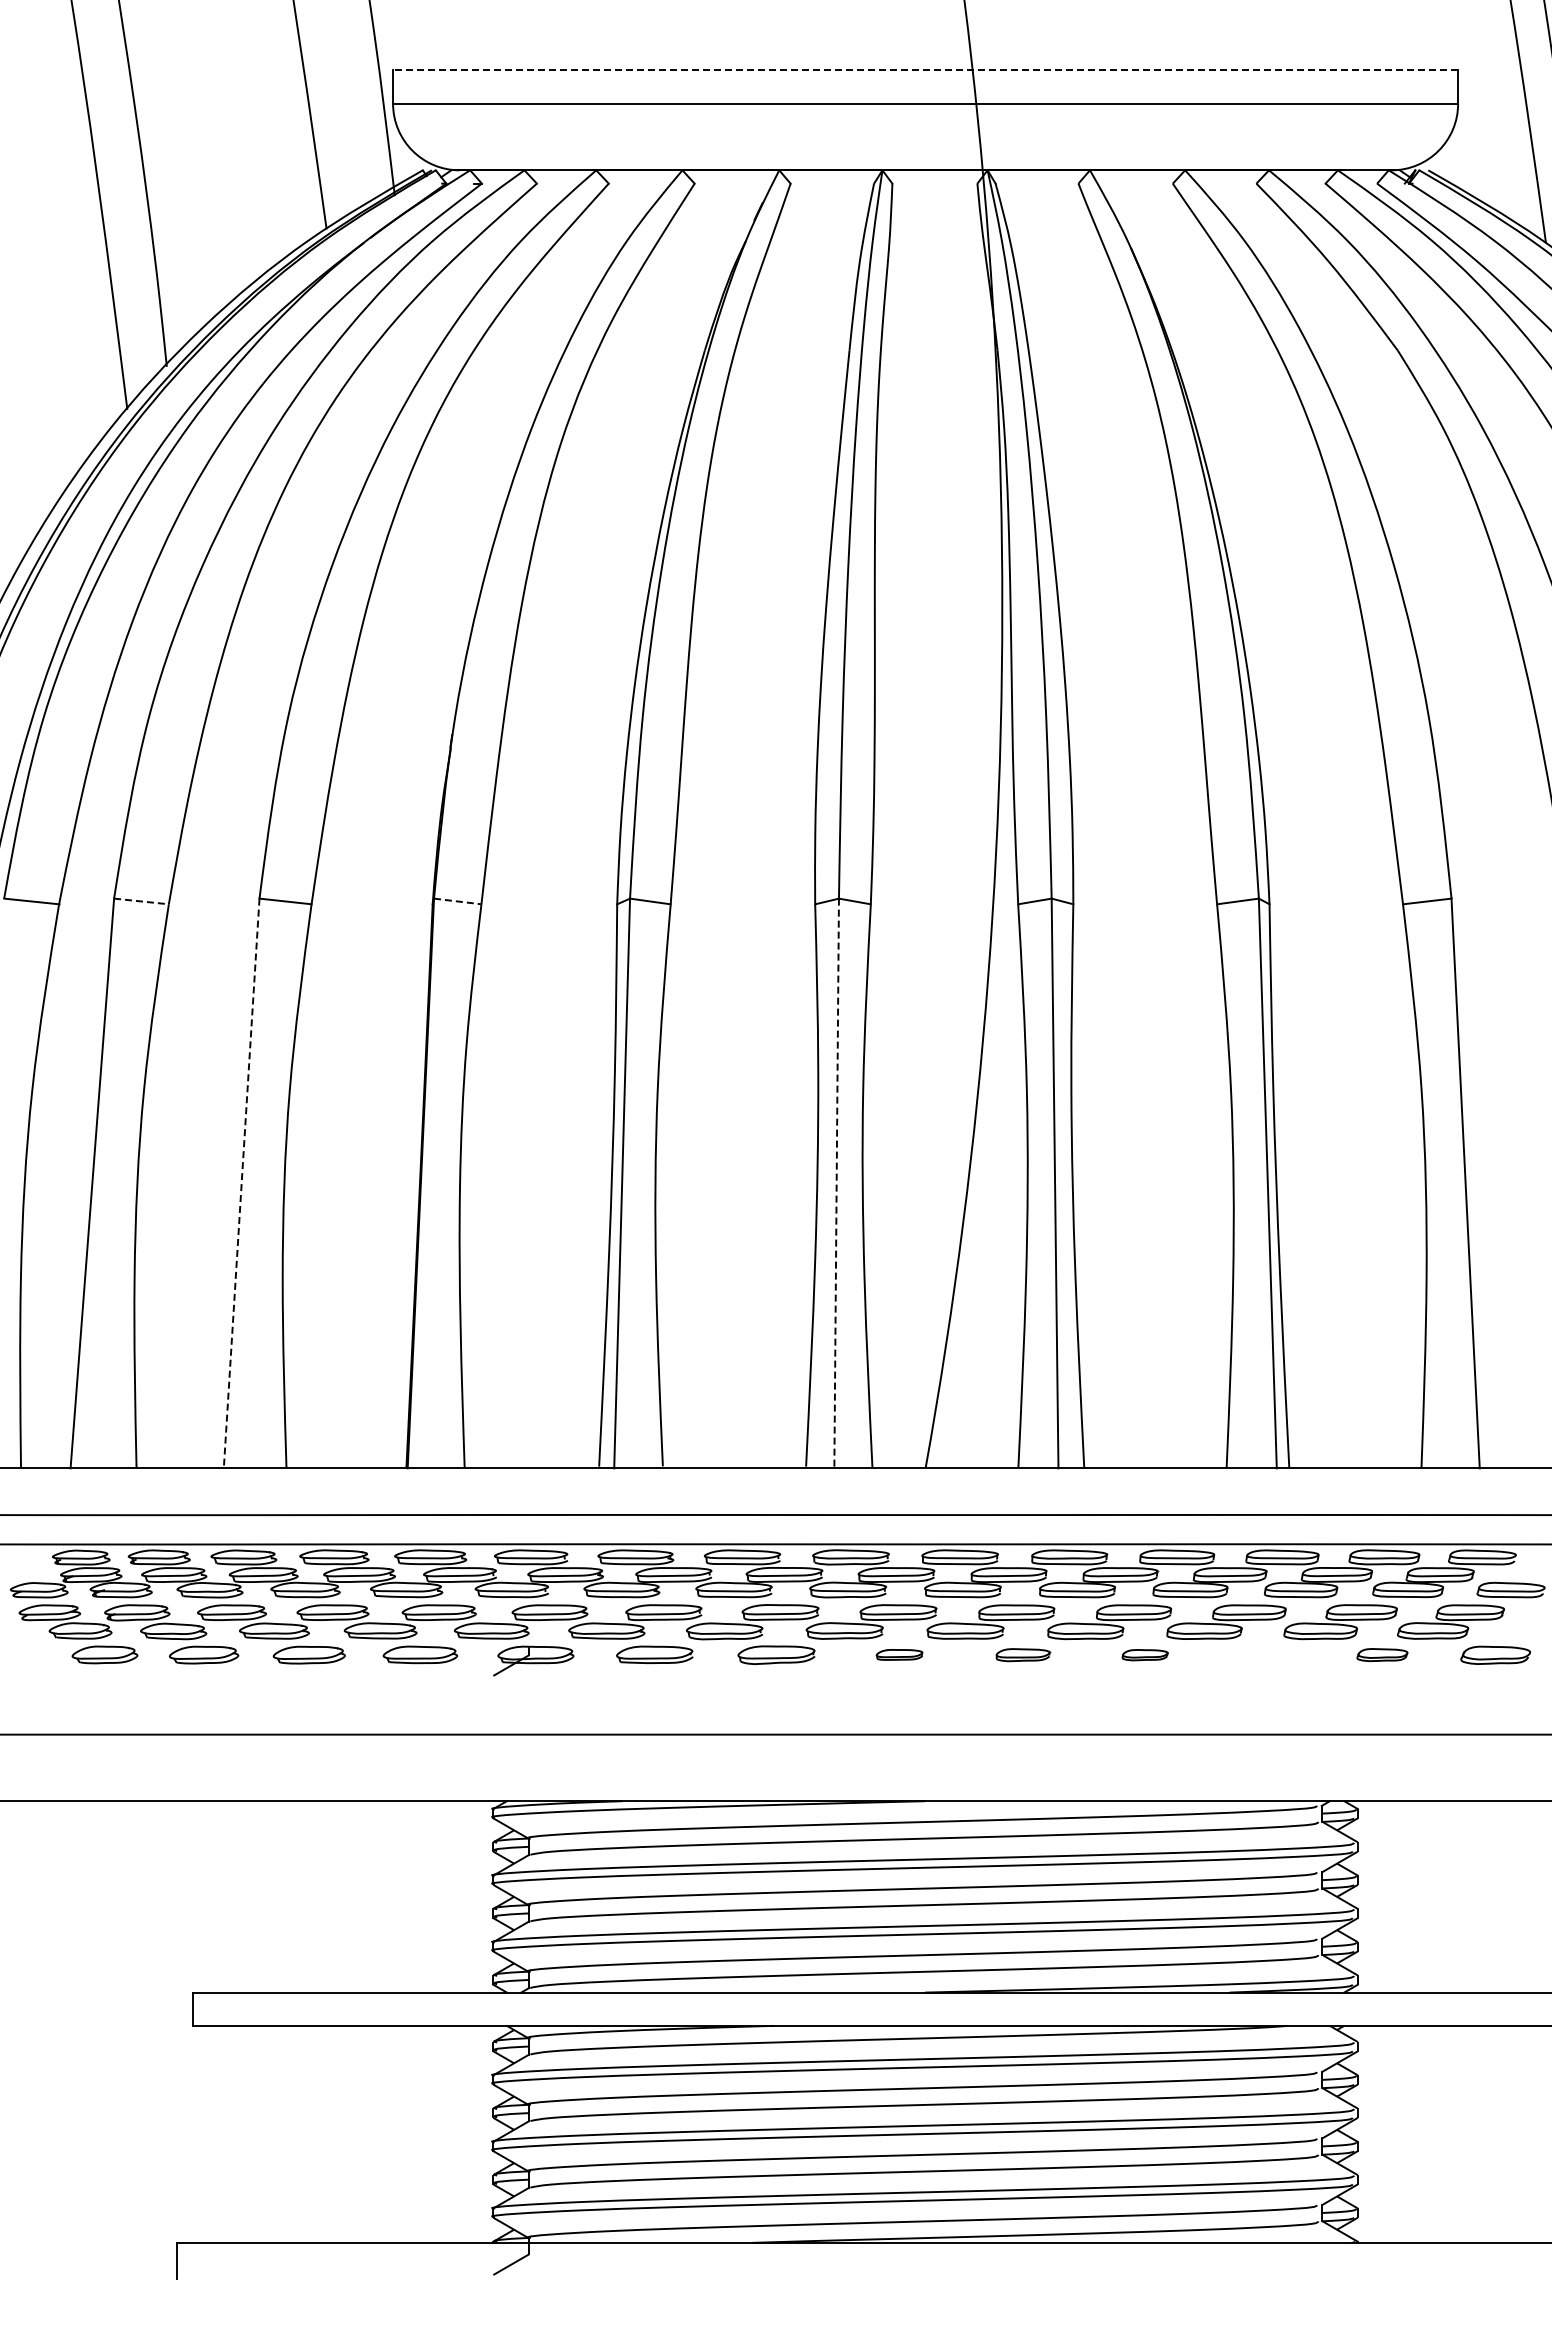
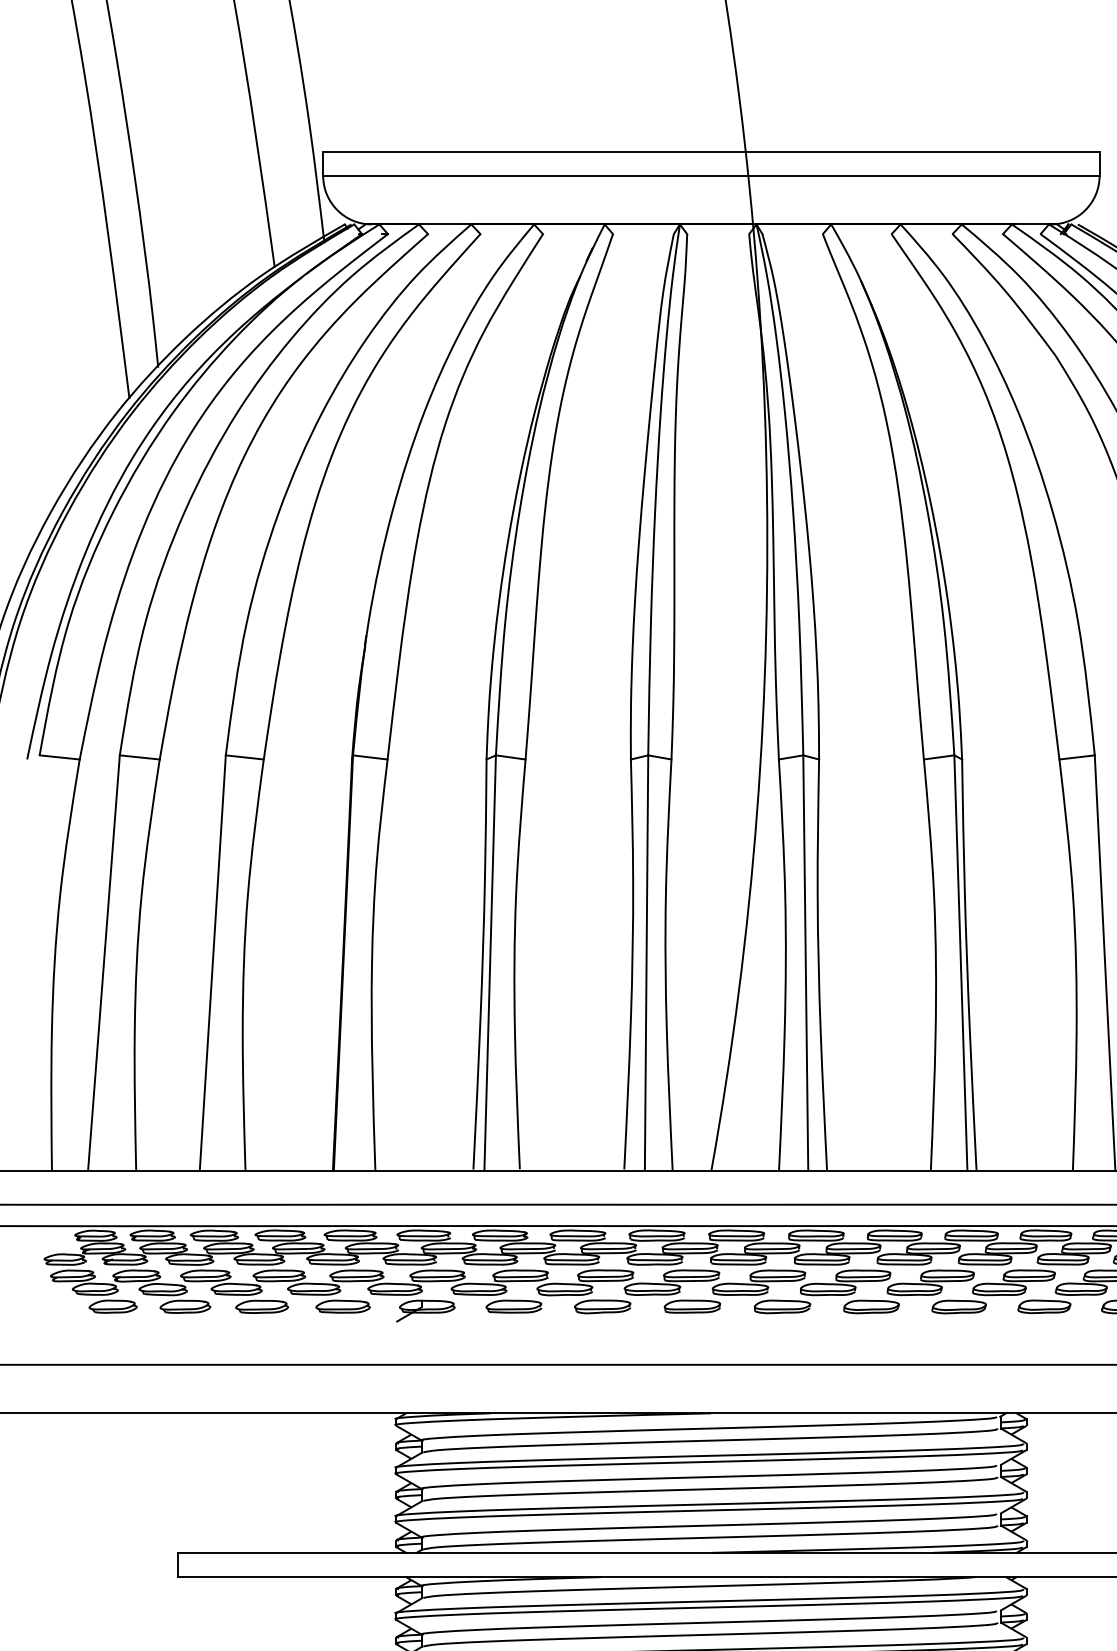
line: (925, 70) -> (711, 151), dashed -> solid
line: (141, 901) -> (139, 757), dashed -> solid
line: (457, 901) -> (370, 757), dashed -> solid
line: (836, 1183) -> (646, 963), dashed -> solid
line: (241, 1184) -> (212, 963), dashed -> solid
part: (899, 1654) -> (692, 1306), size x1.67
part: (1023, 1654) -> (782, 1306), size x1.43
part: (1144, 1654) -> (870, 1306), size x1.67
part: (1382, 1654) -> (1044, 1306), size x1.43
part: (1265, 1655) -> (959, 1307), added

